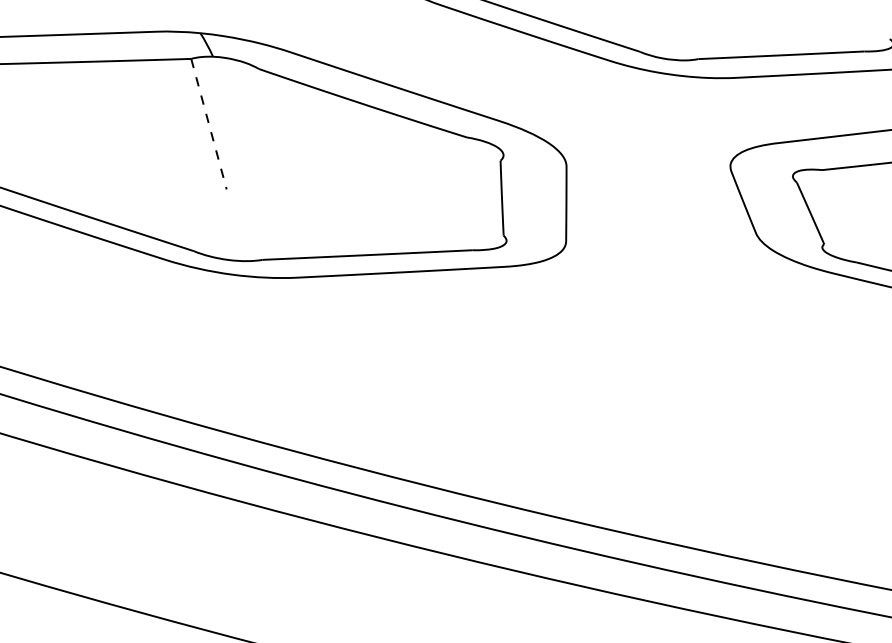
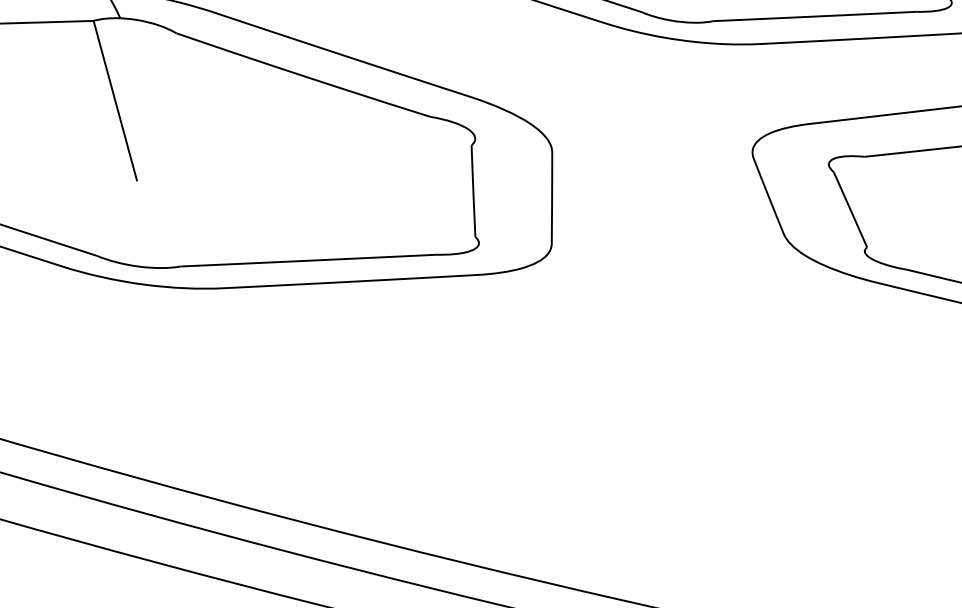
line: (208, 124) -> (114, 101), dashed -> solid

